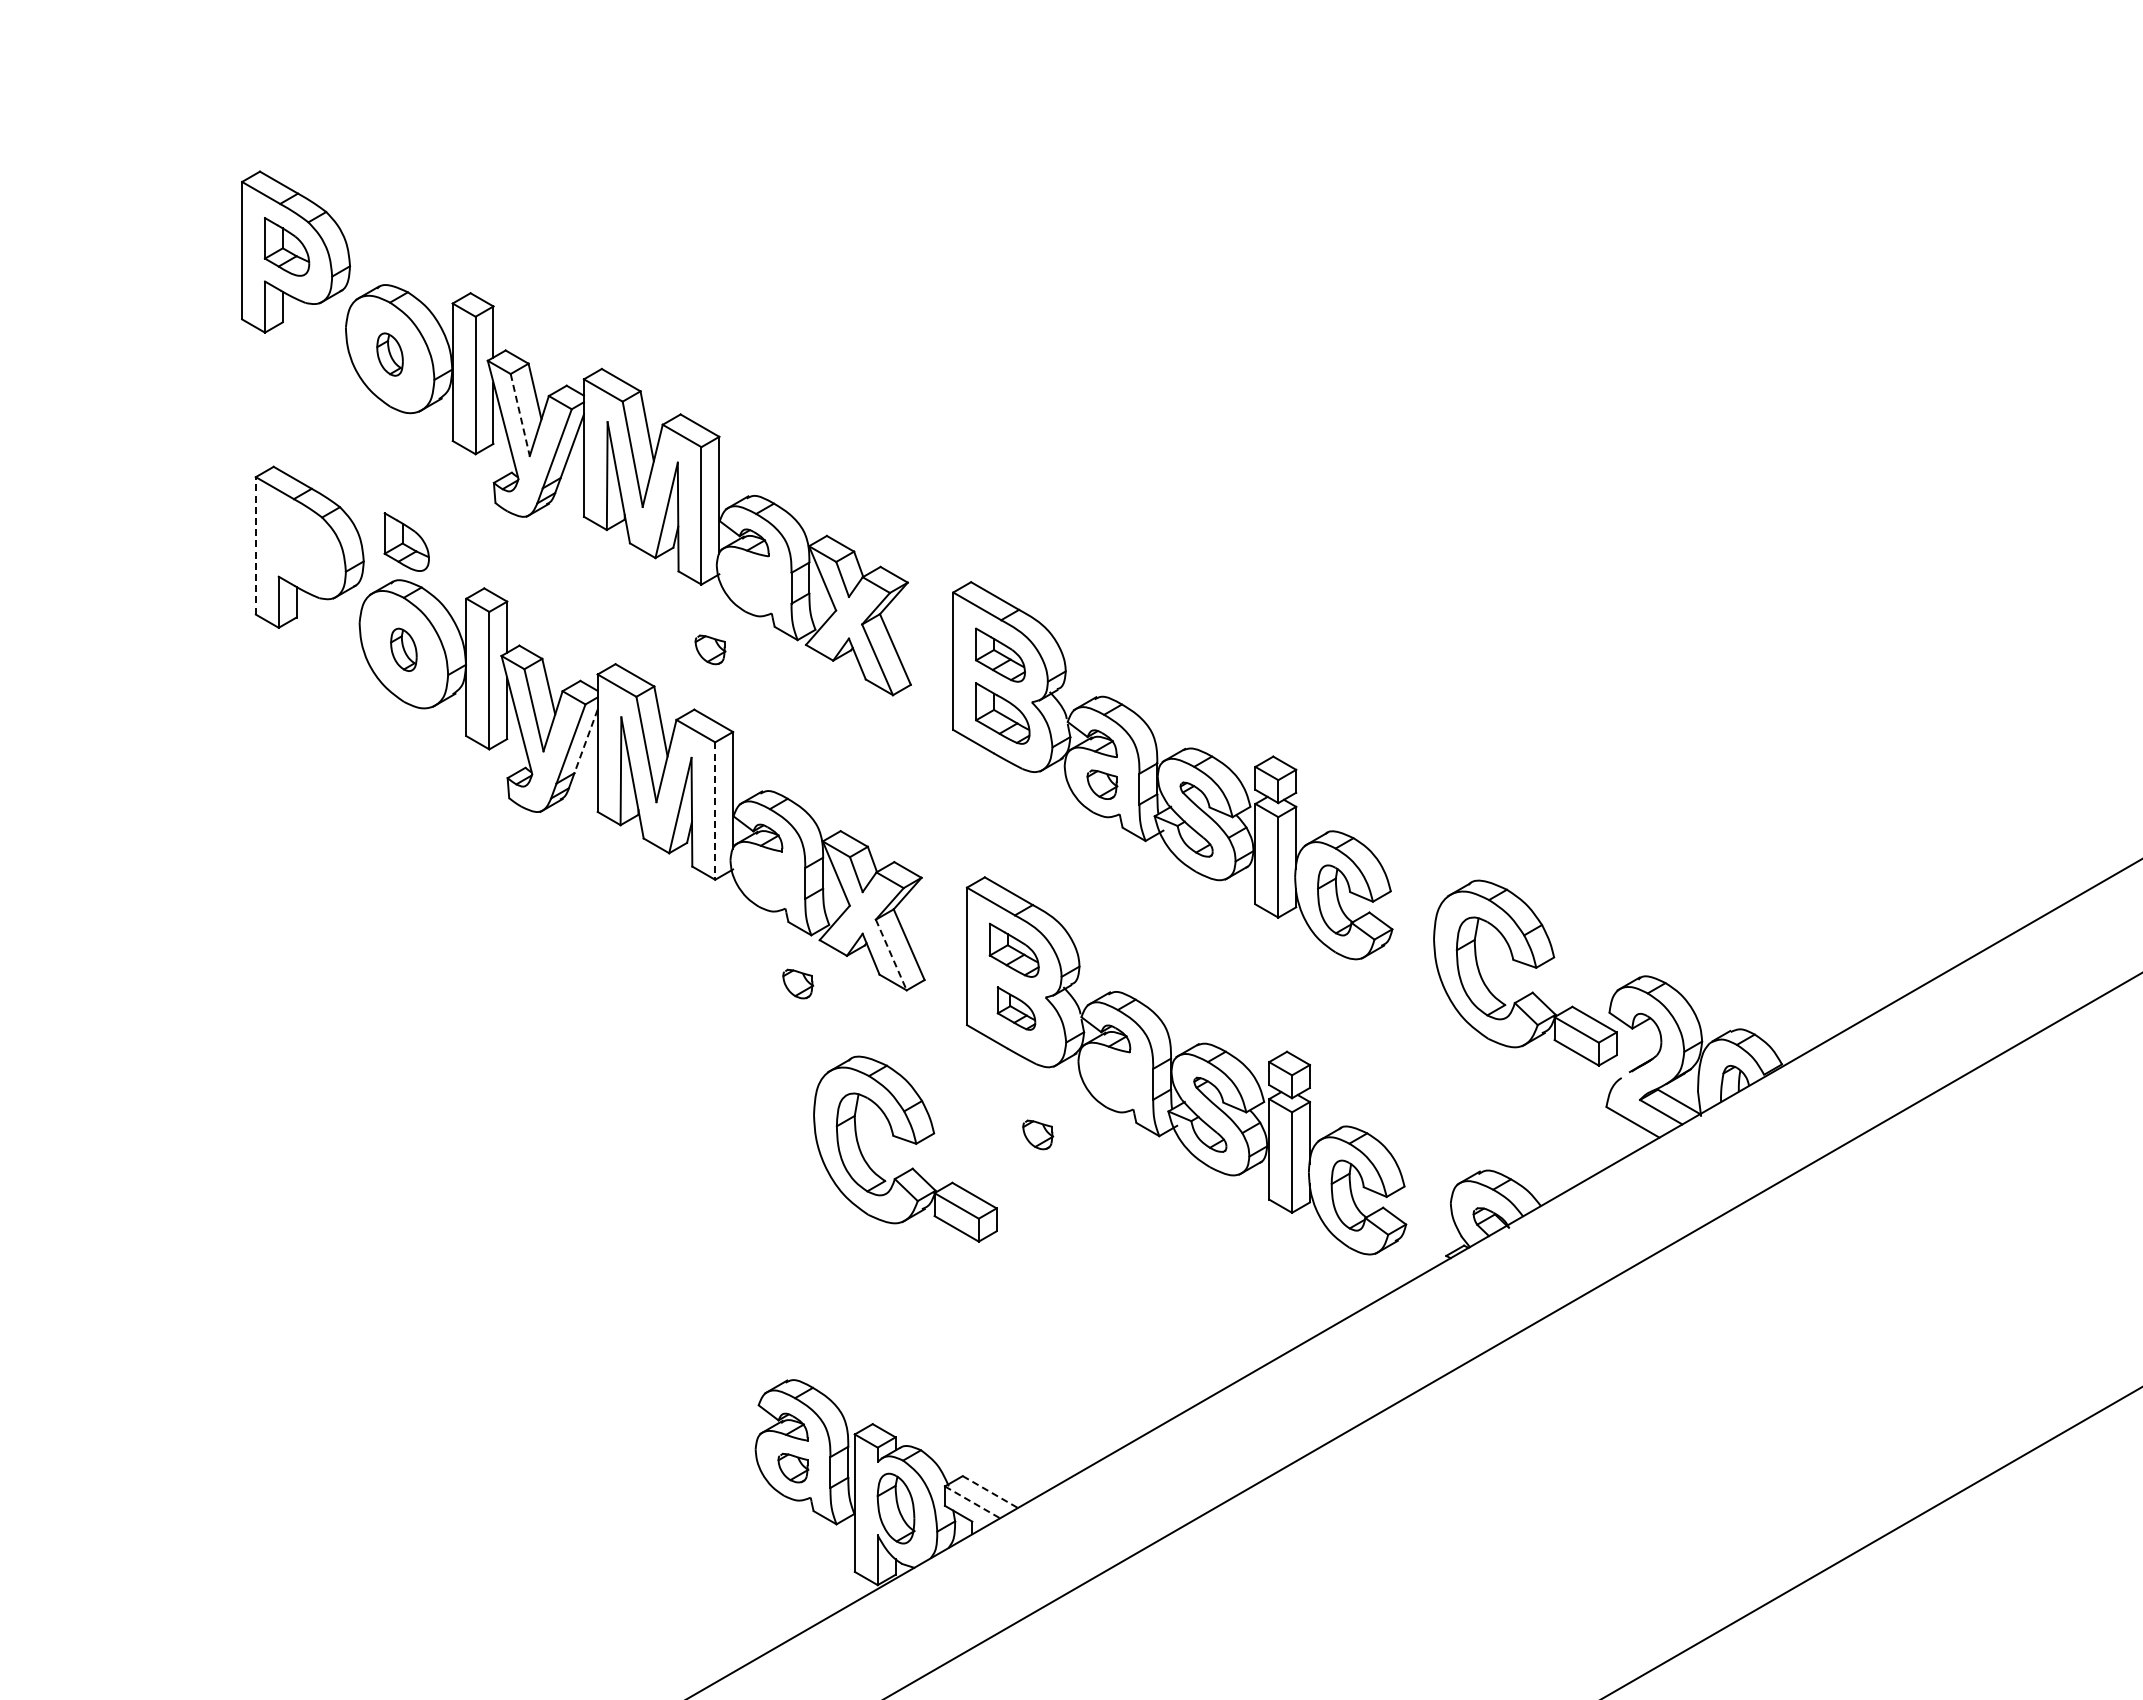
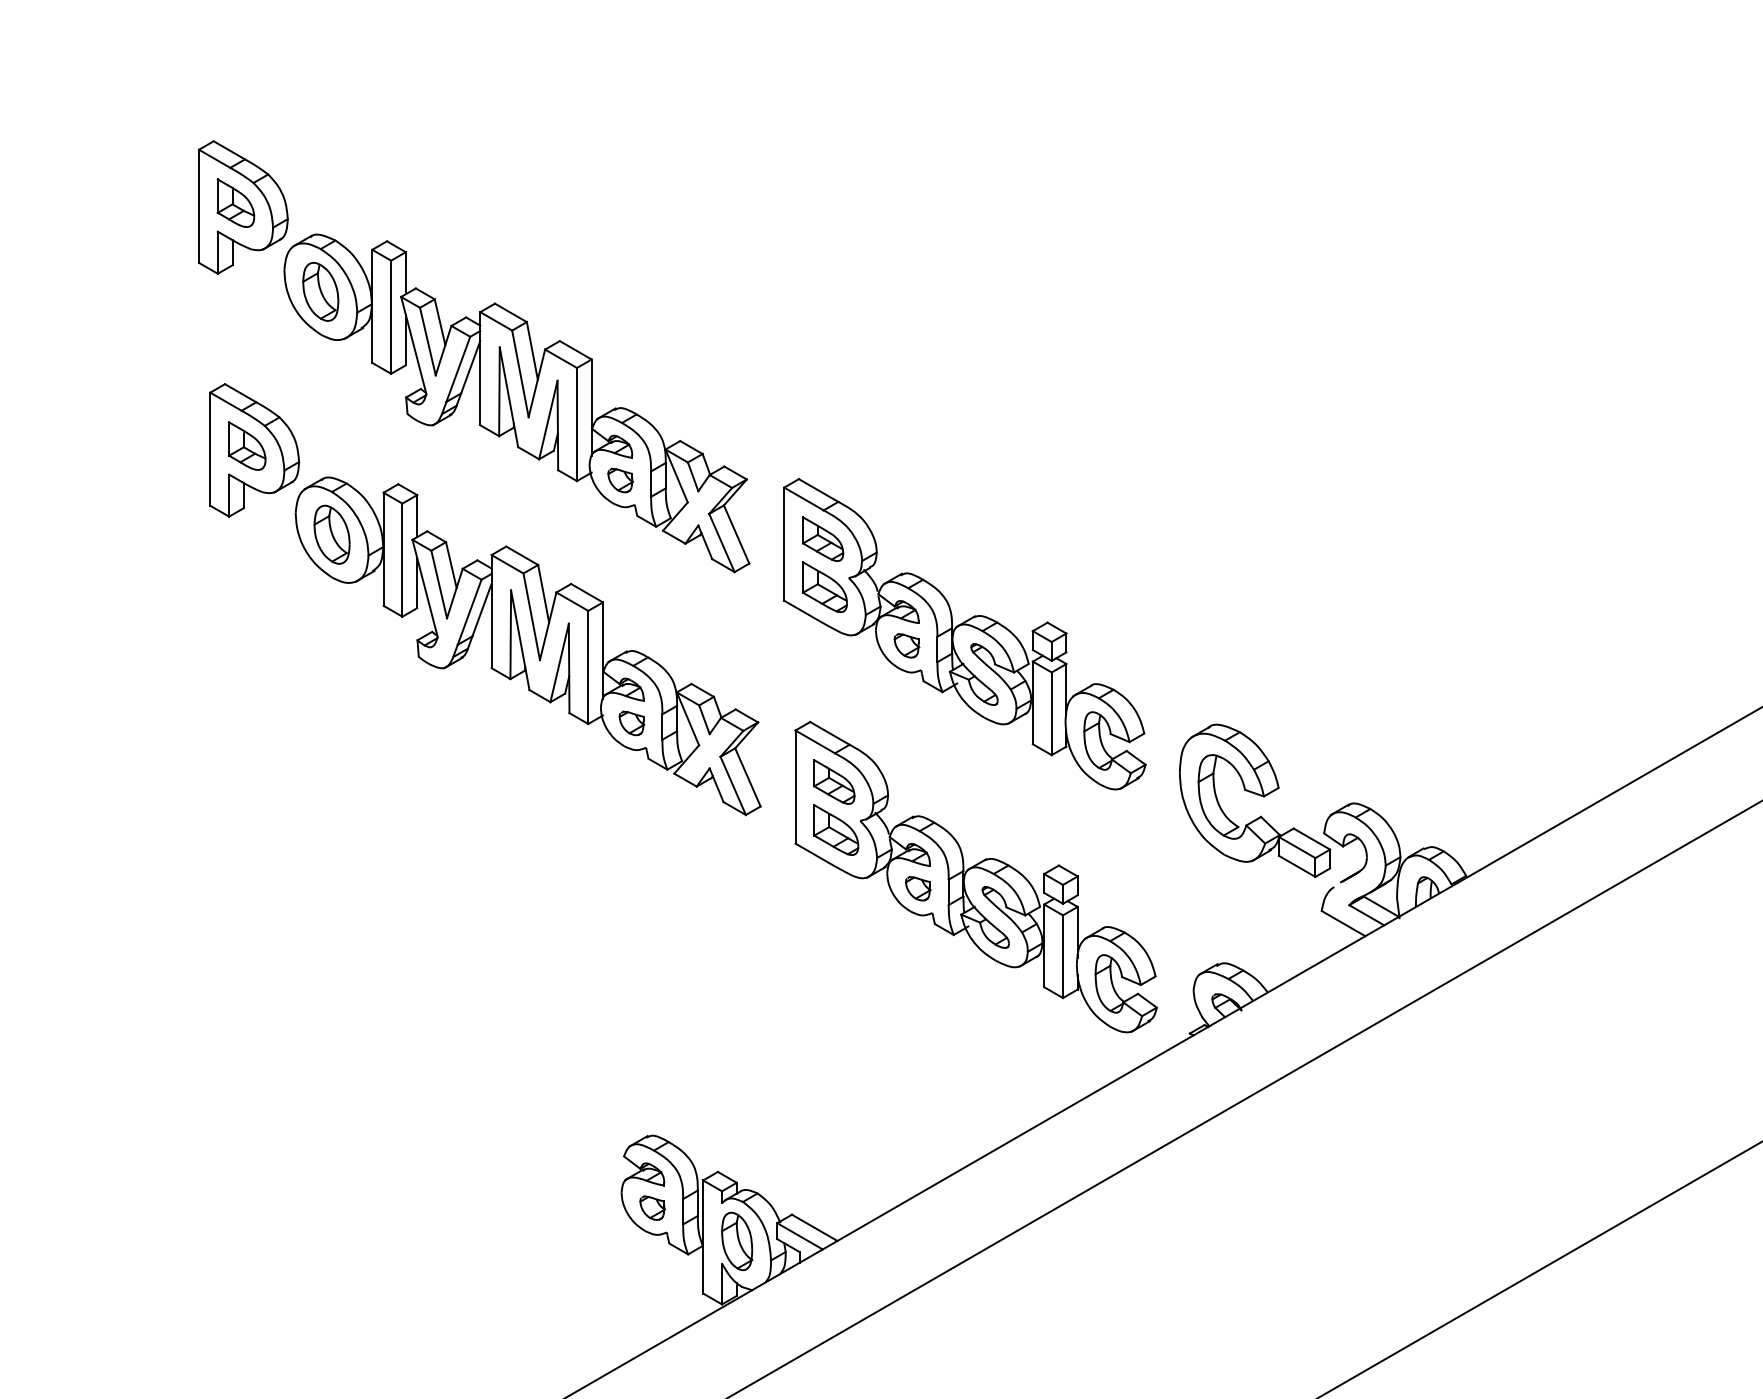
part: (389, 354) -> (320, 291), size x1.67
line: (520, 415) -> (428, 341), dashed -> solid
part: (406, 541) -> (247, 445), moved
line: (255, 545) -> (210, 448), dashed -> solid
part: (403, 649) -> (331, 534), size x1.67
part: (710, 649) -> (620, 480), moved
line: (586, 741) -> (482, 610), dashed -> solid
line: (715, 811) -> (588, 667), dashed -> solid
line: (891, 955) -> (733, 786), dashed -> solid
part: (798, 983) -> (632, 722), moved
part: (1016, 1008) -> (836, 829), size x1.43
part: (1038, 1134) -> (918, 888), moved
part: (908, 1142) -> (747, 940), removed
line: (990, 1492) -> (814, 1228), dashed -> solid
line: (972, 1502) -> (800, 1236), dashed -> solid

